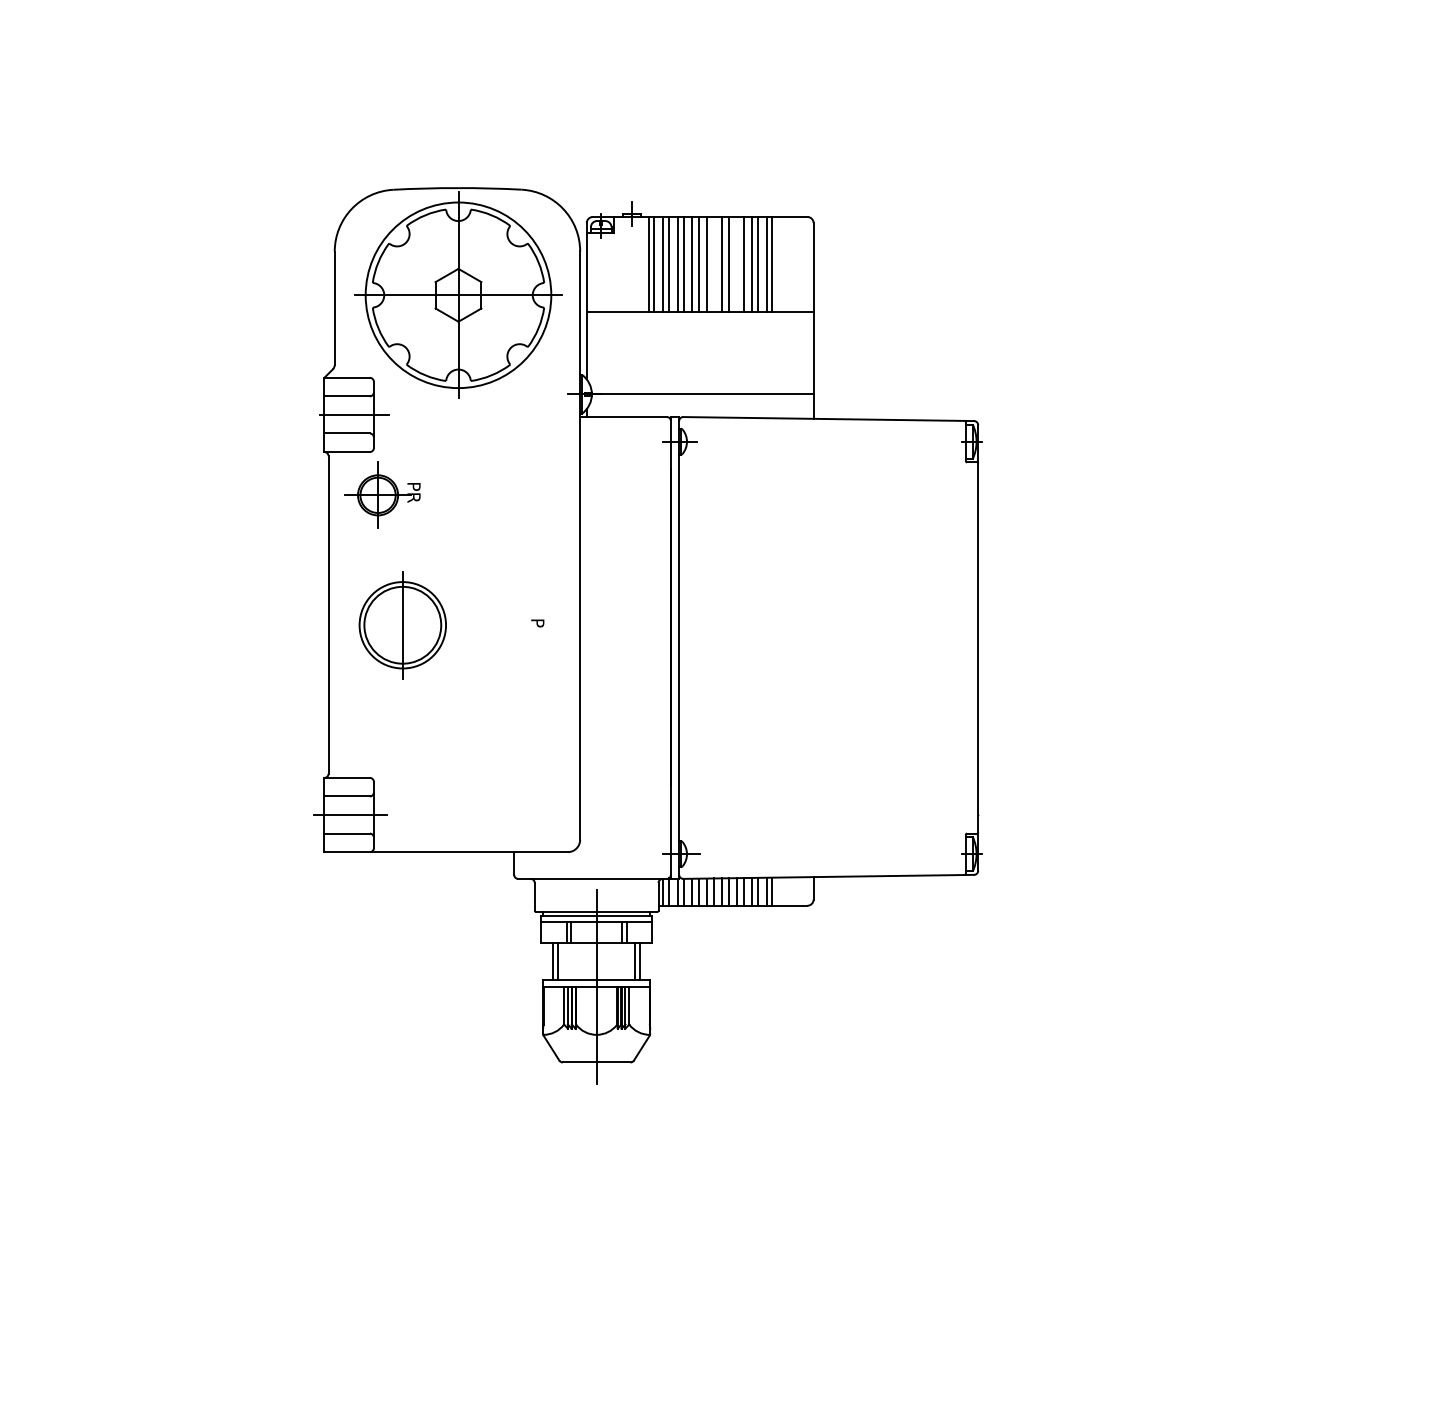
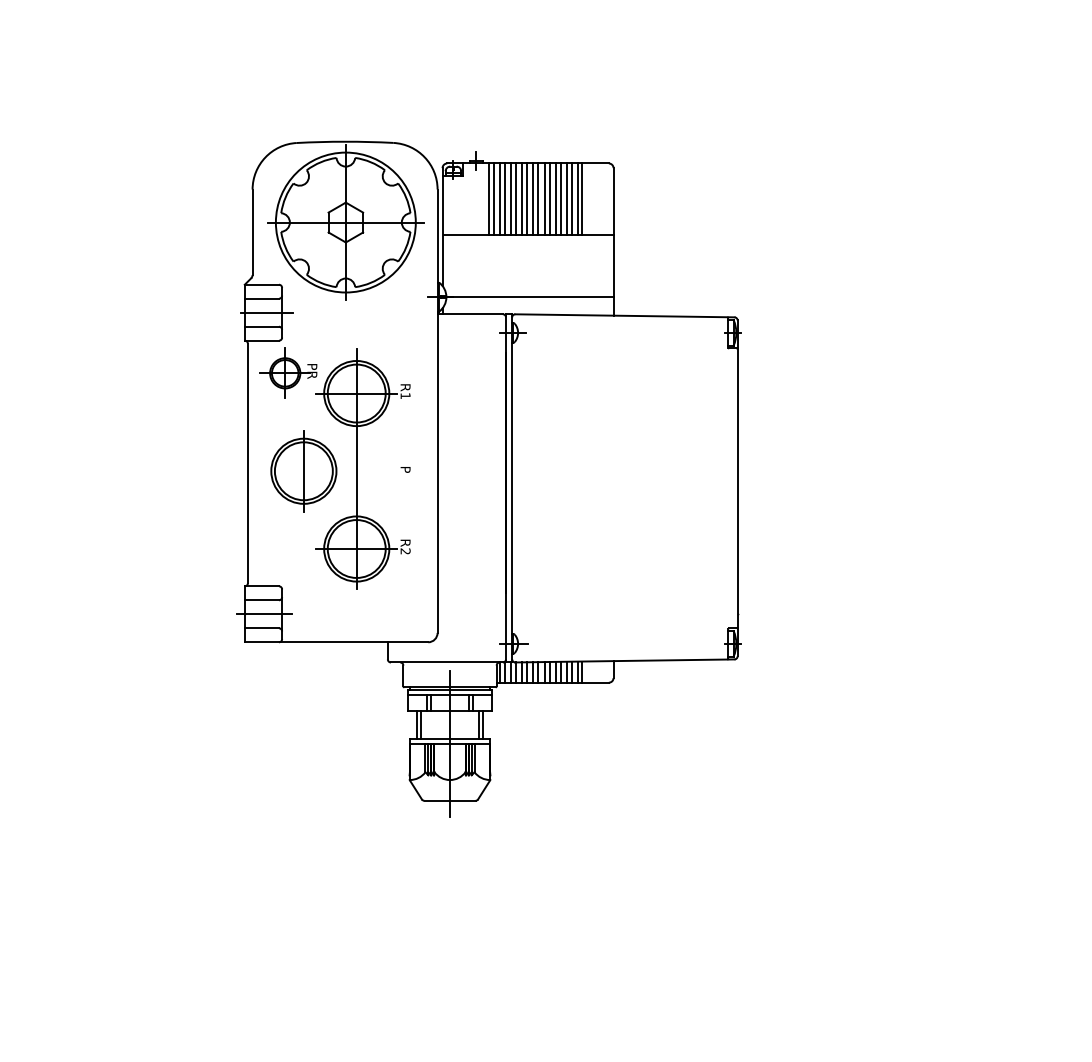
line: (713, 263) -> (538, 198), added
line: (736, 263) -> (555, 198), added
part: (473, 621) -> (357, 468), added

